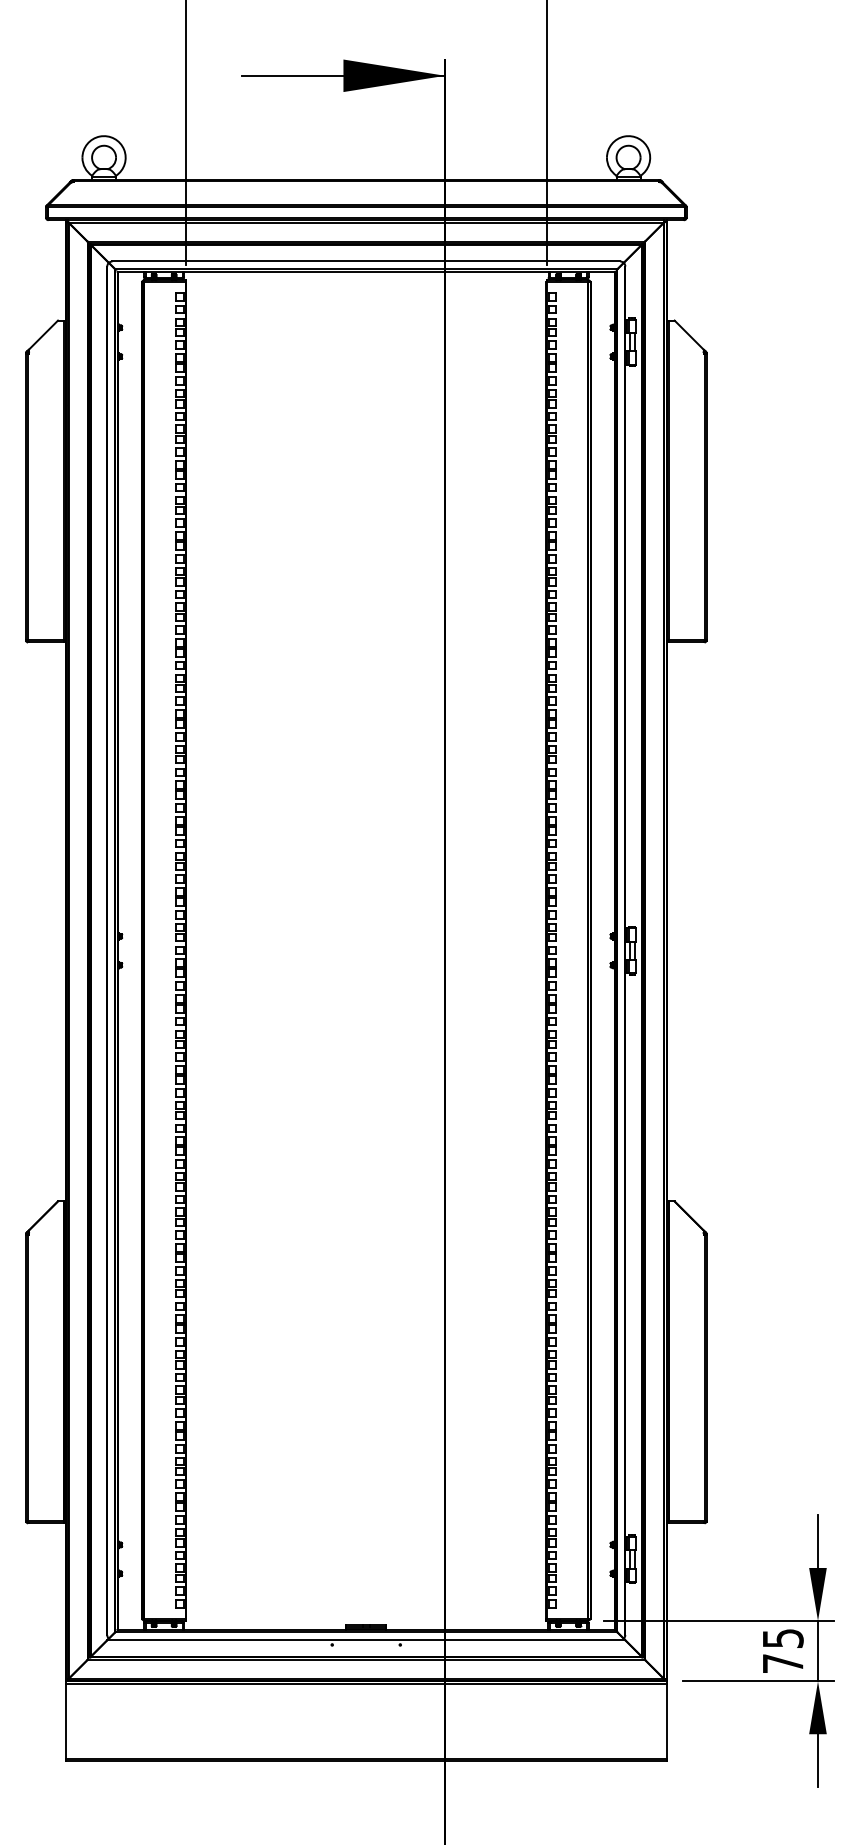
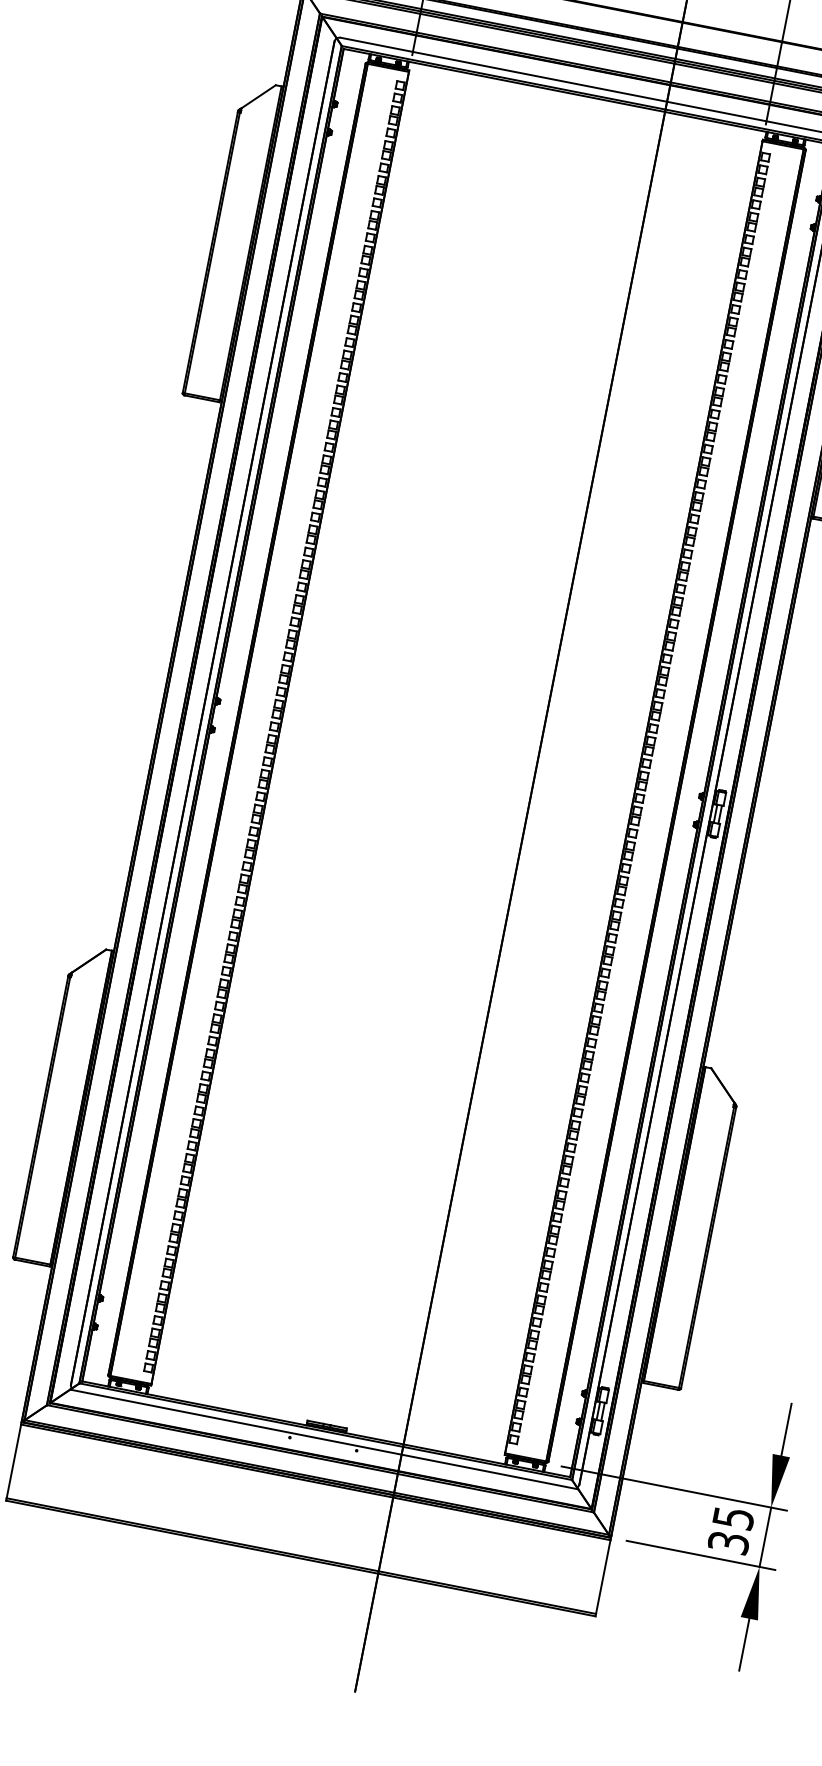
text: (782, 1663) -> (728, 1542), 75 -> 35

